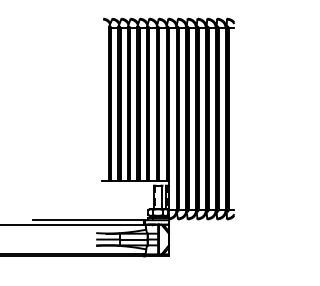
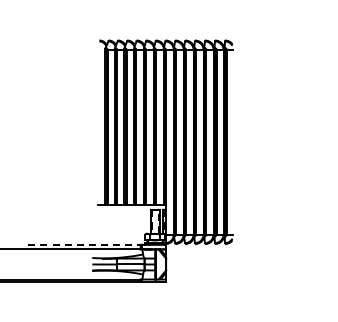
line: (89, 219) -> (85, 244), solid -> dashed

